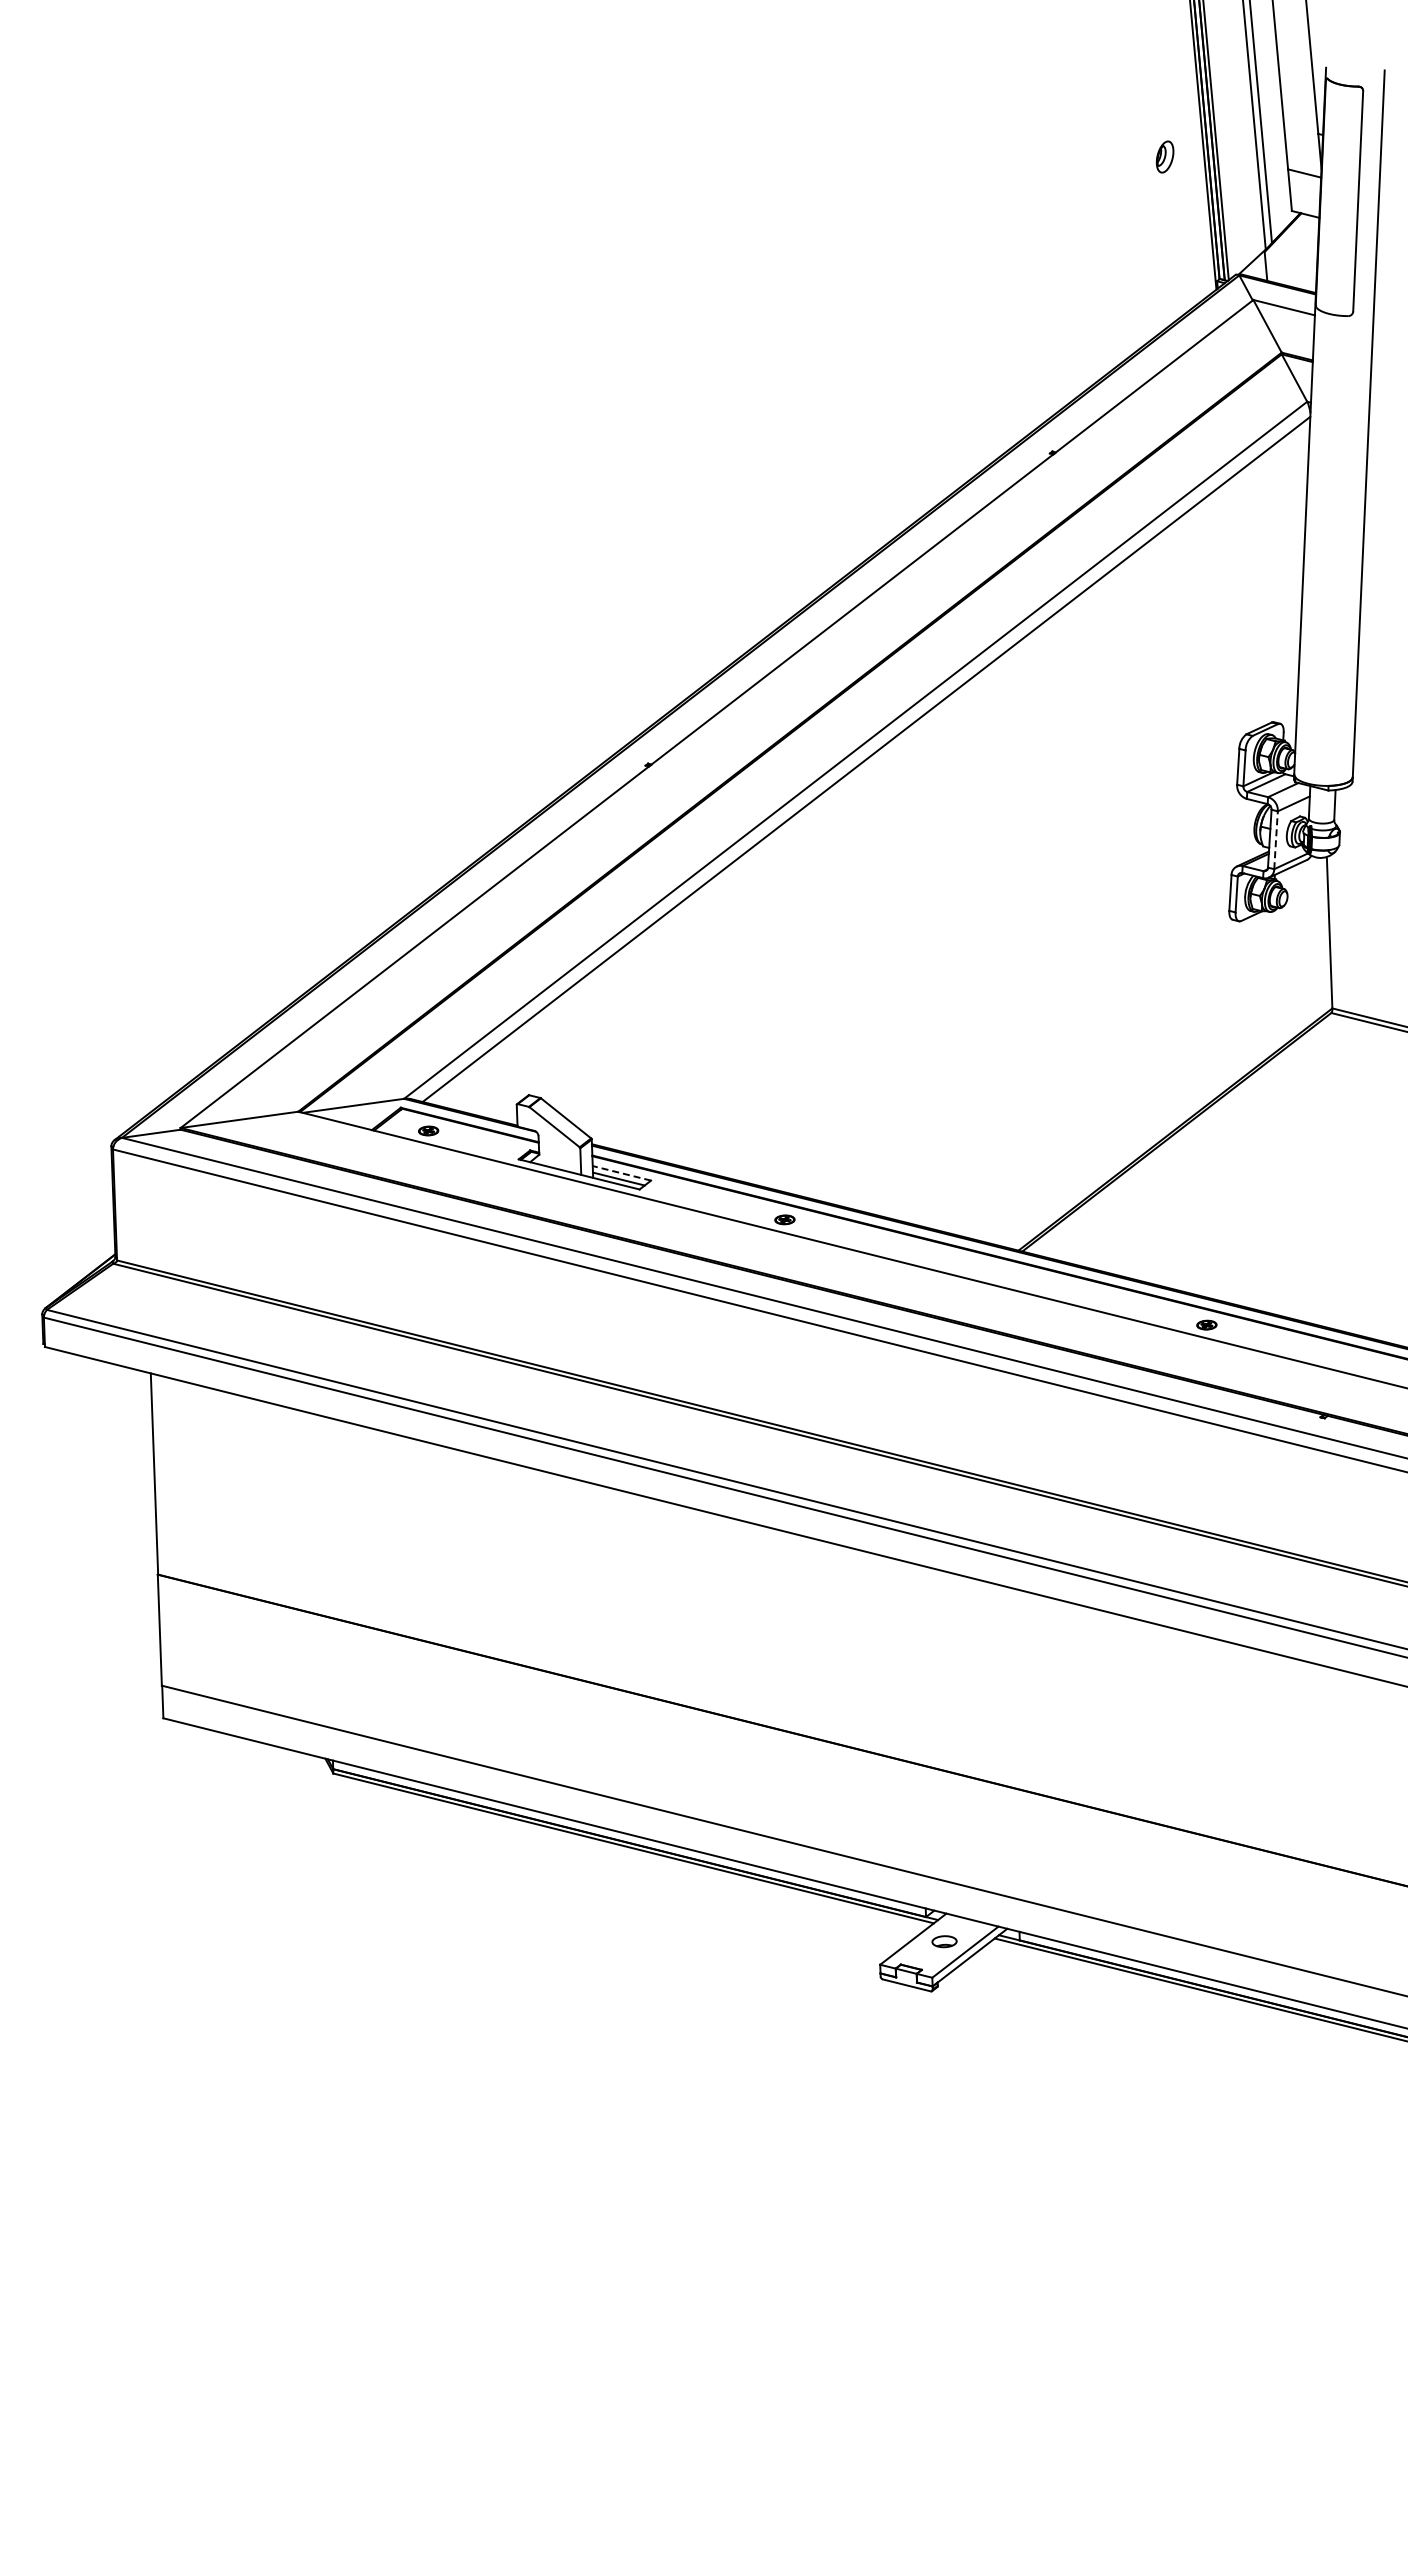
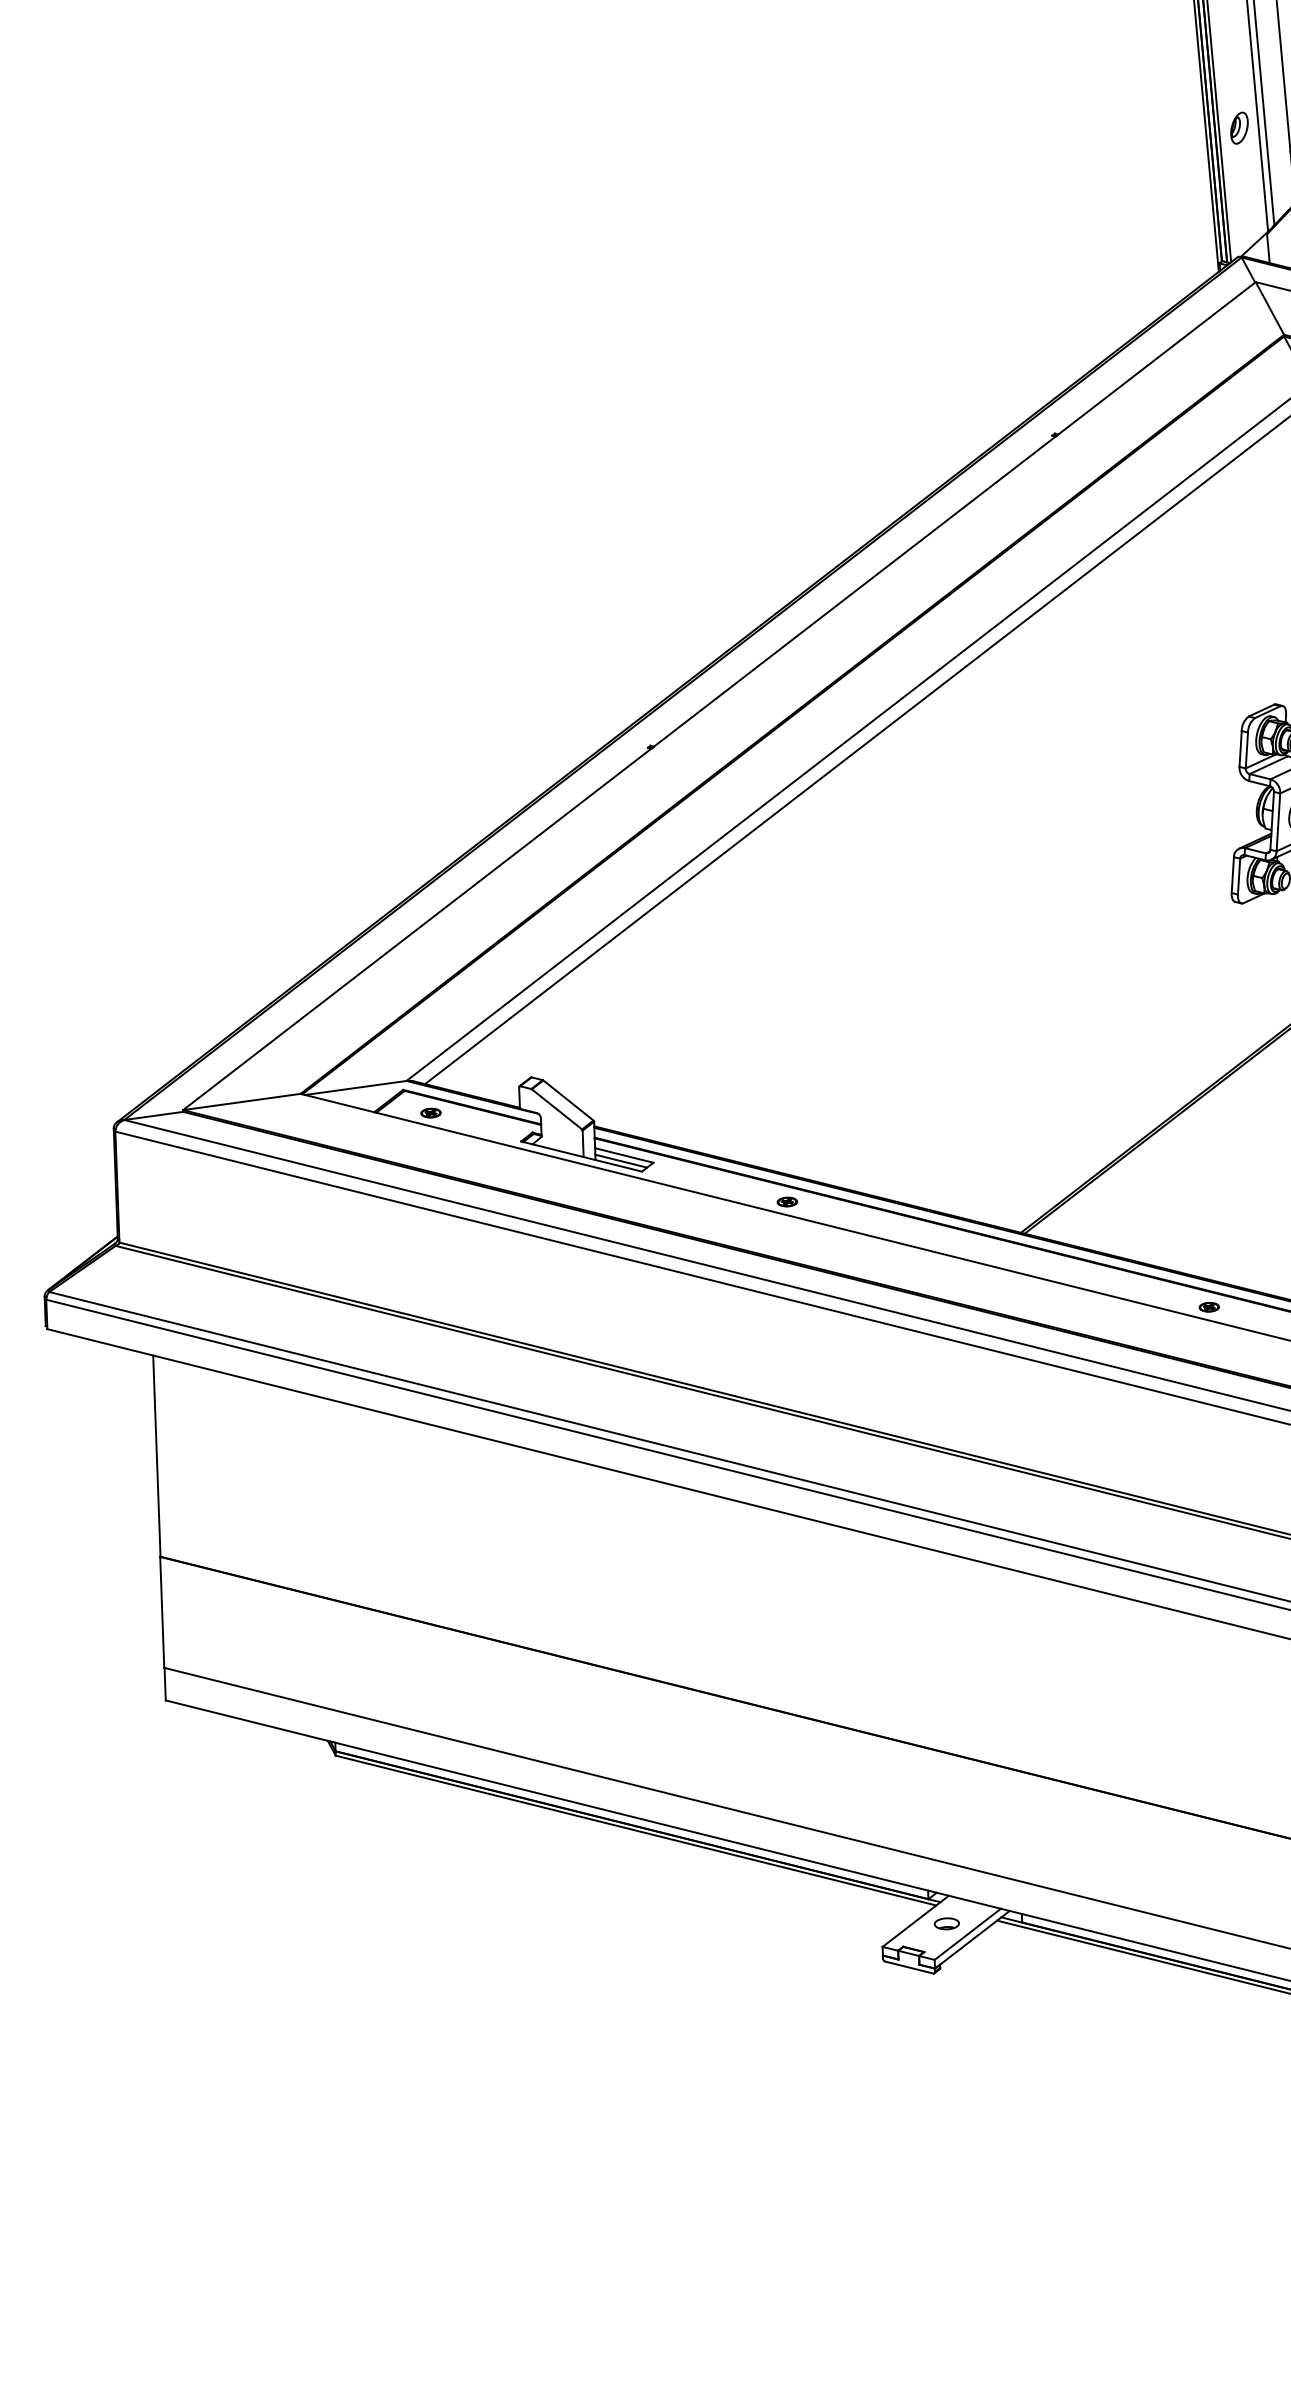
part: (1164, 156) -> (1238, 127), moved
line: (1276, 840) -> (1278, 822), dashed -> solid
line: (621, 1173) -> (623, 1155), dashed -> solid

